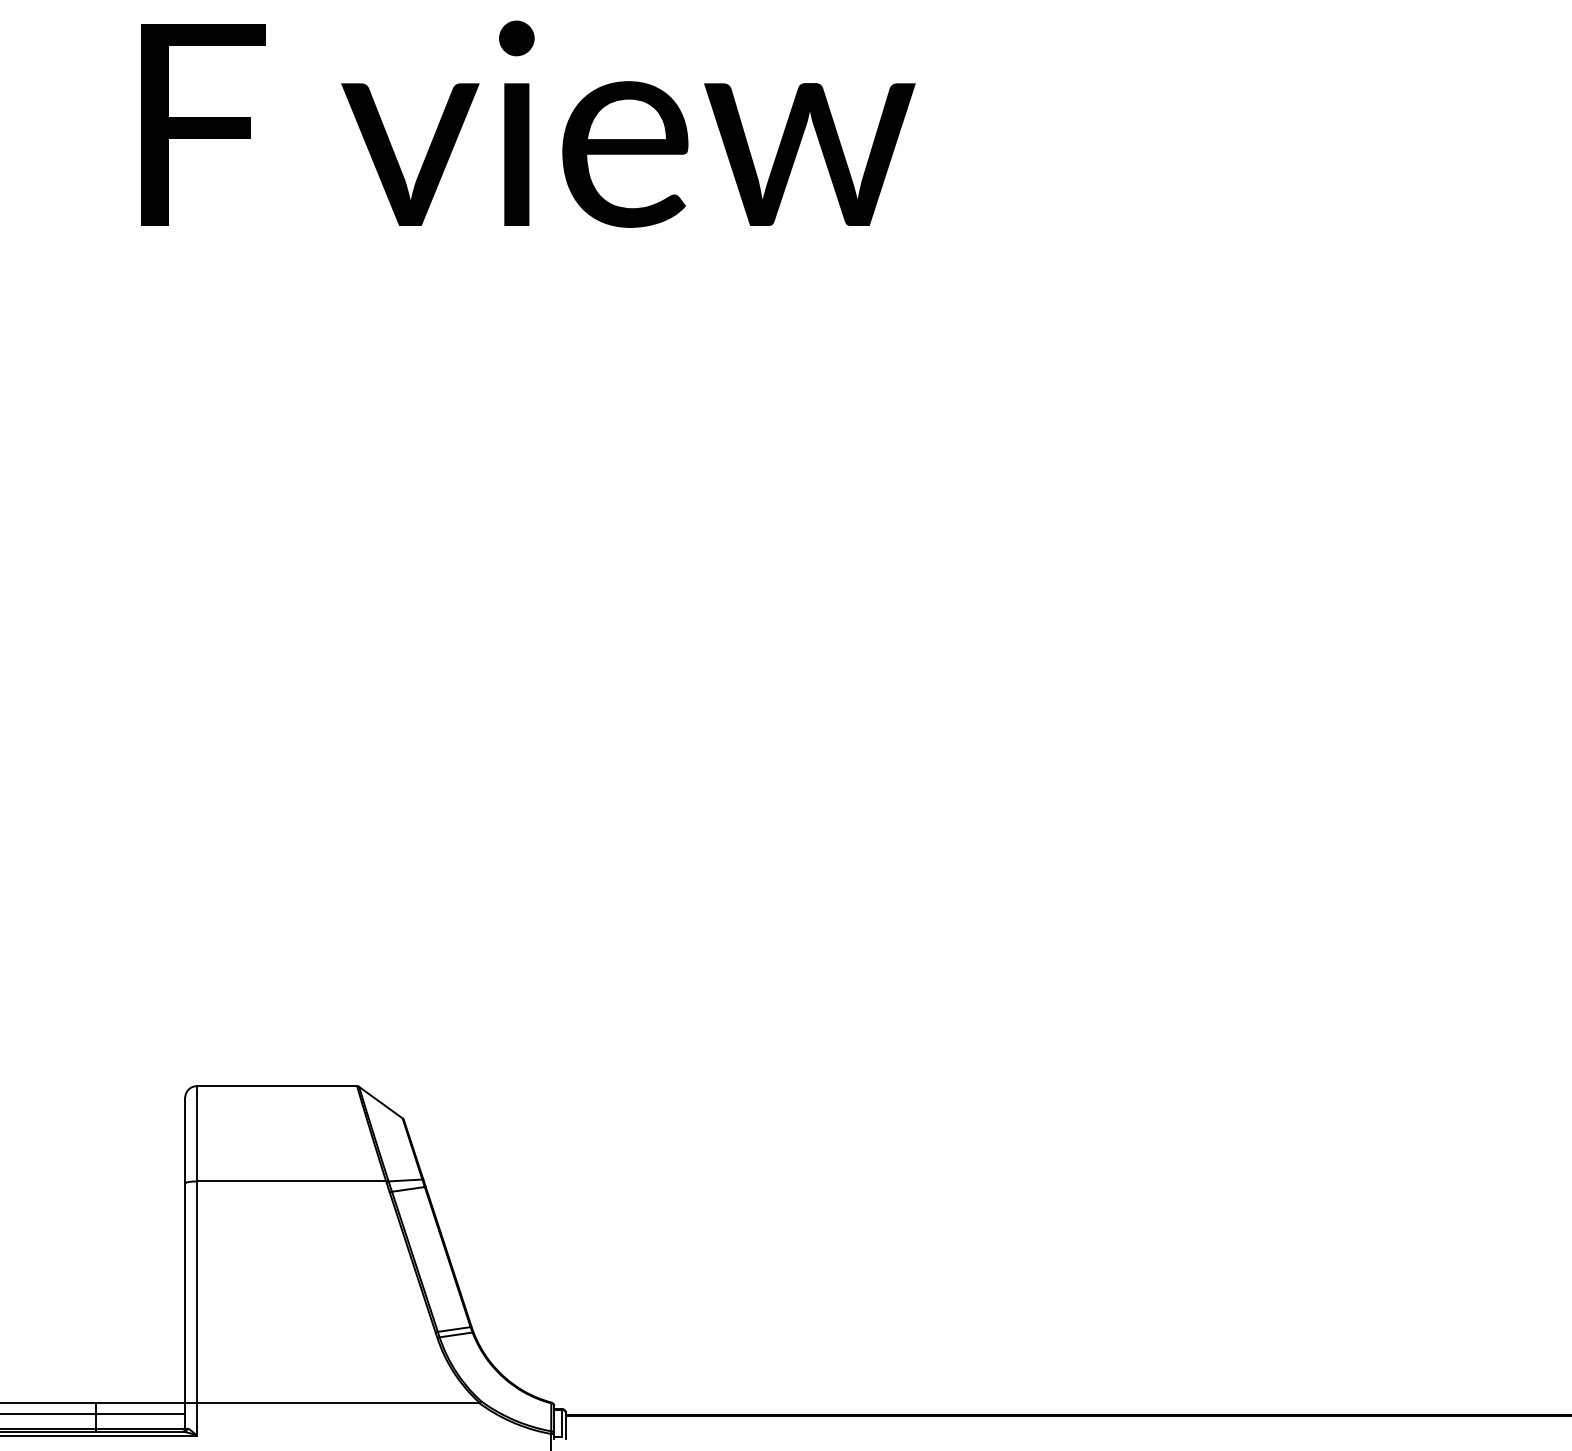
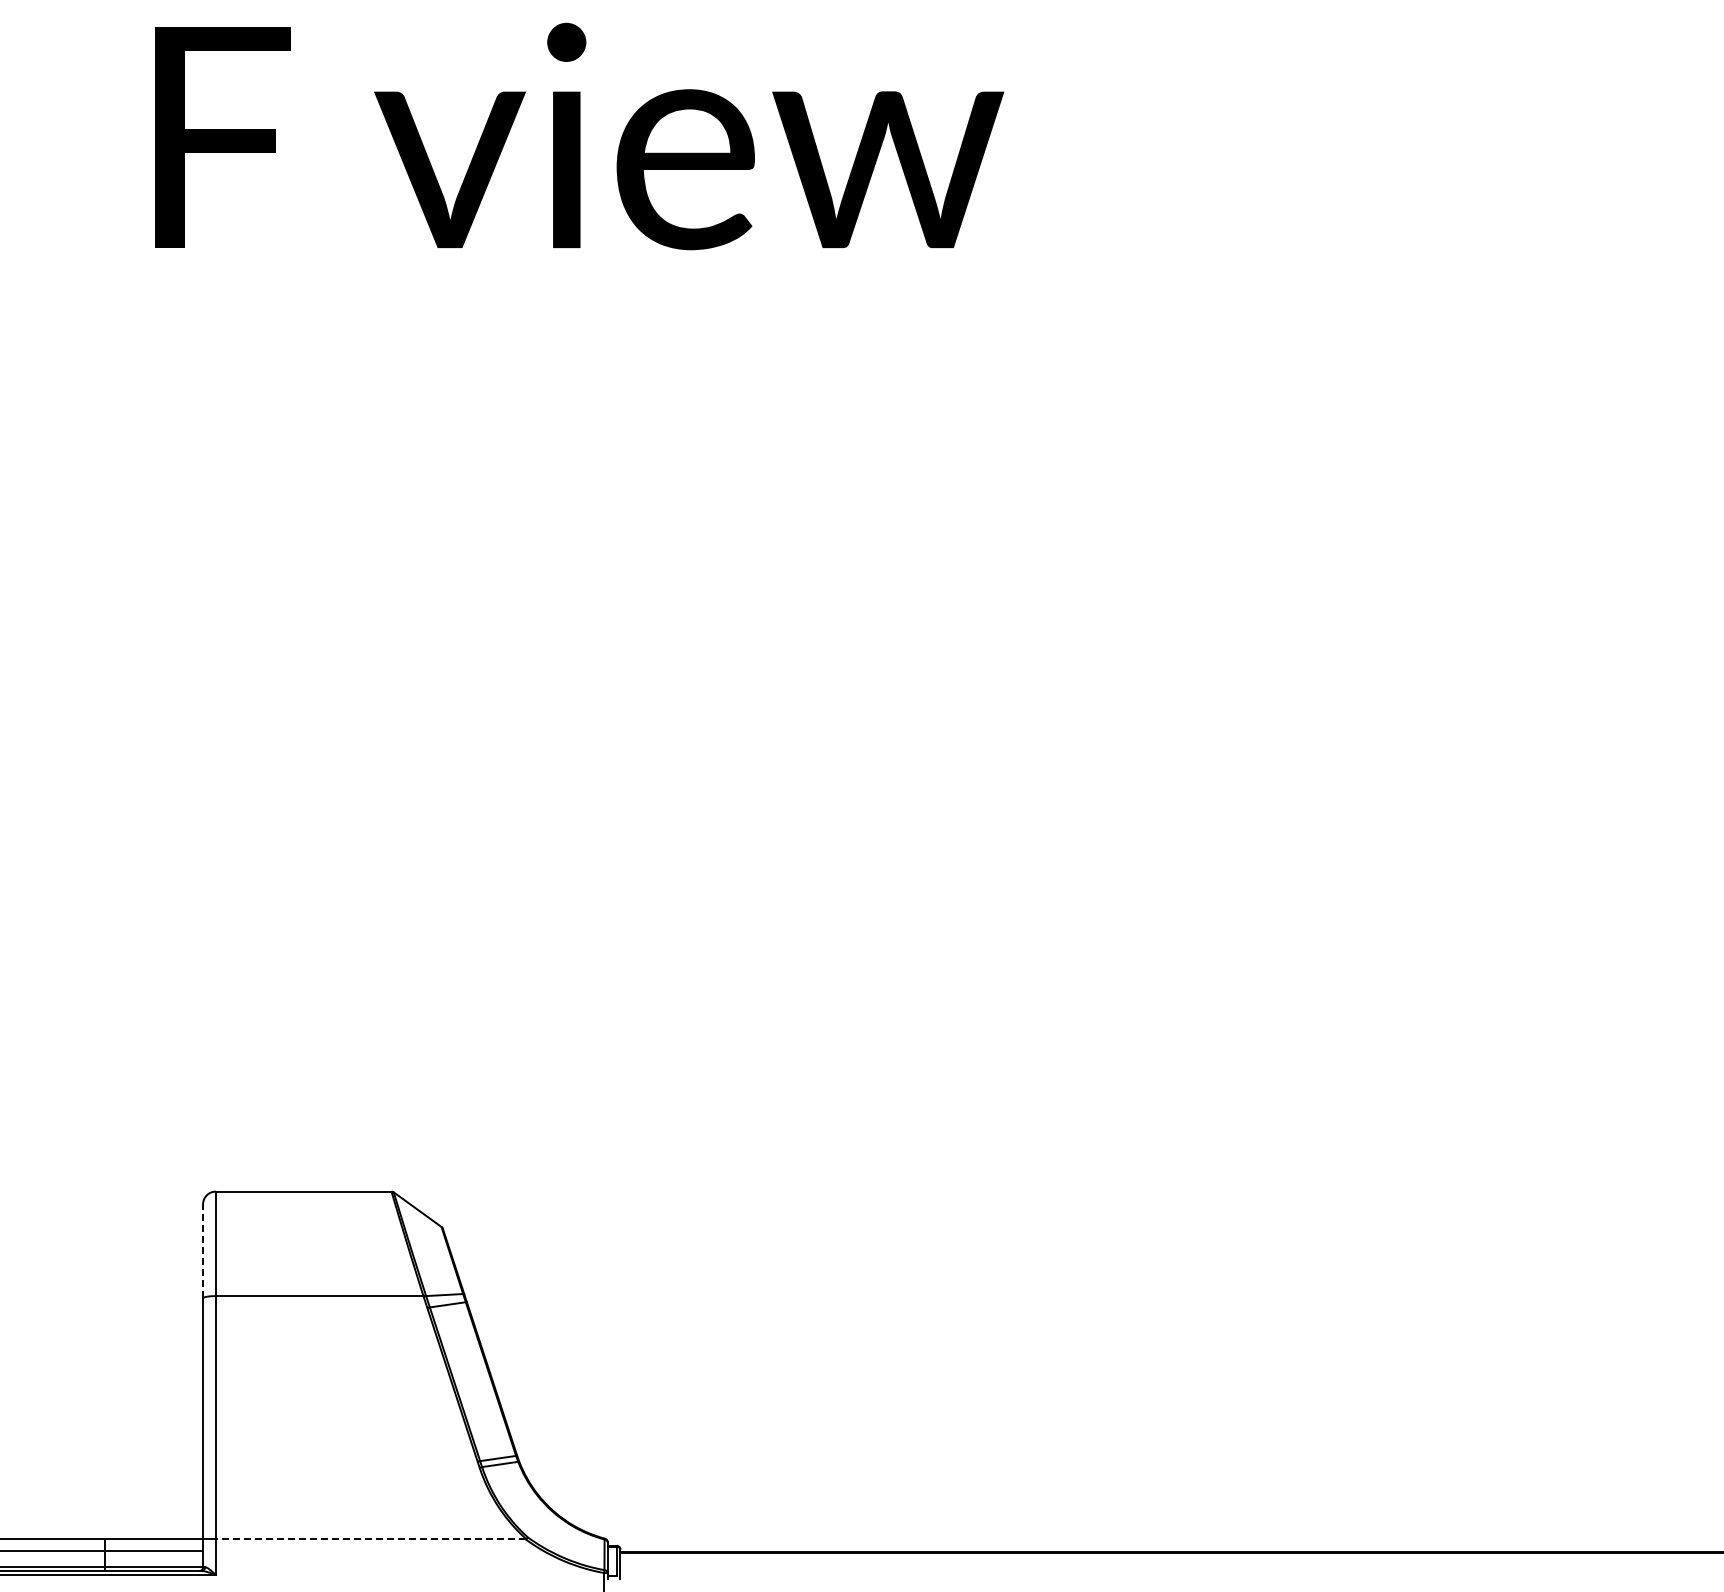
line: (185, 1139) -> (203, 1250), solid -> dashed
line: (337, 1403) -> (370, 1539), solid -> dashed

